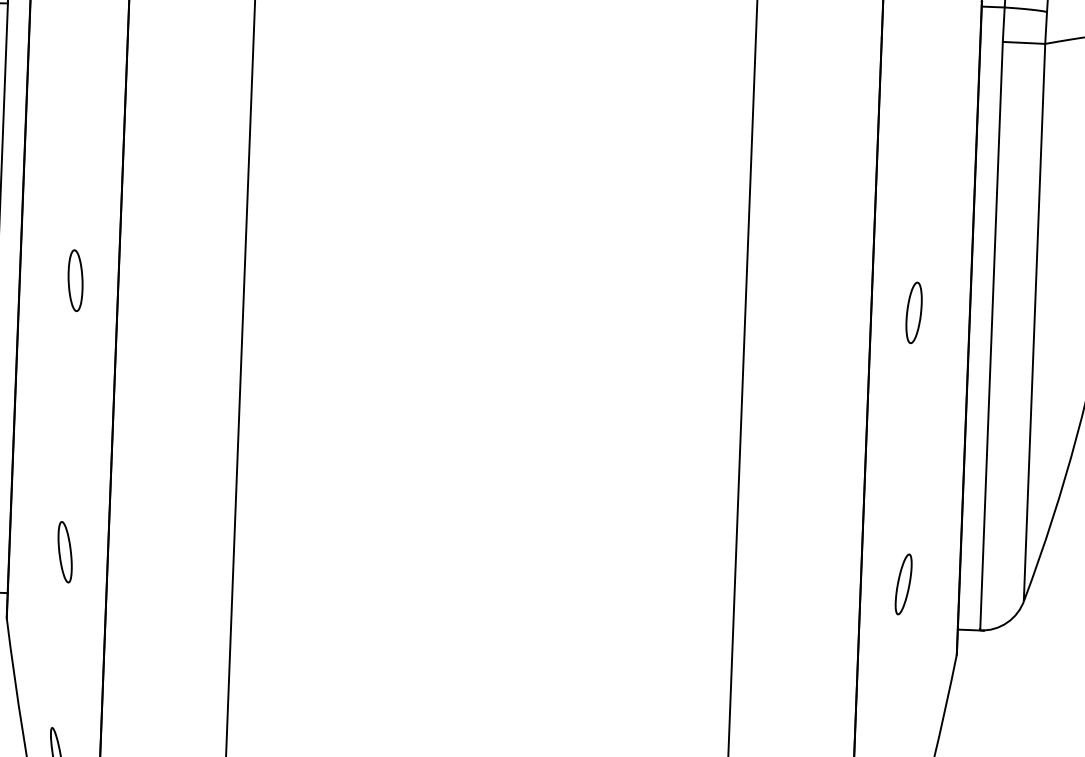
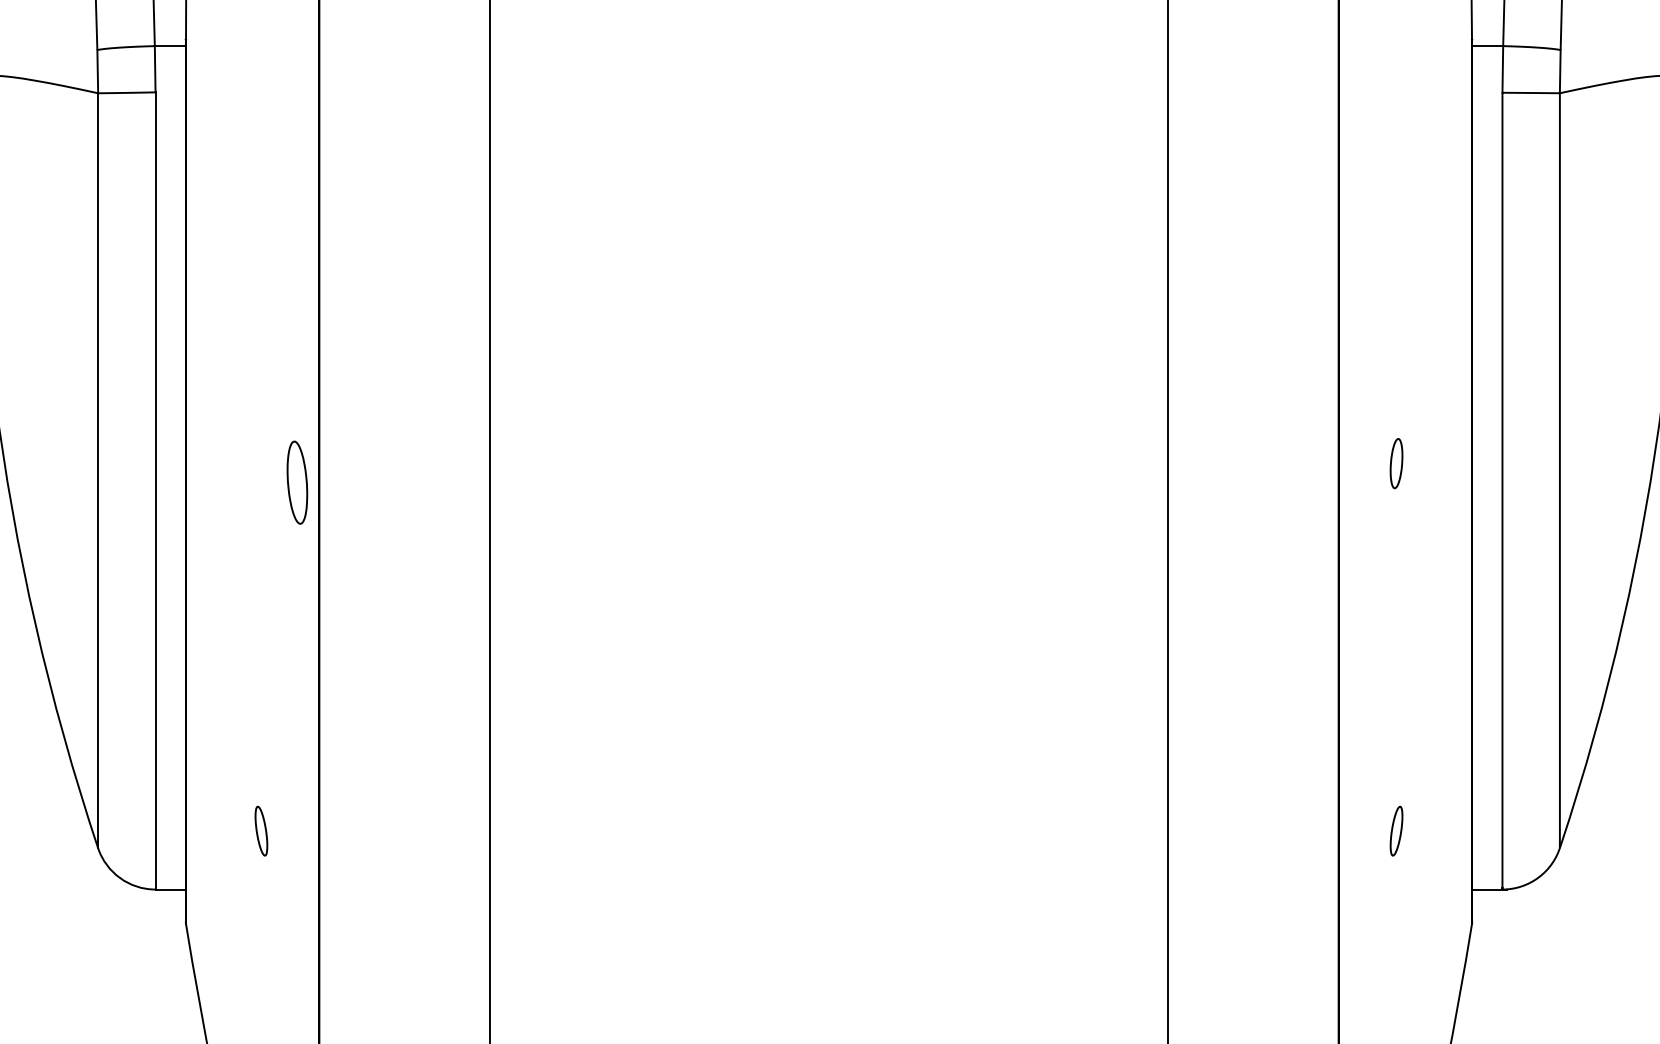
part: (75, 280) -> (297, 482), moved
part: (914, 312) -> (1396, 463), size x0.6
part: (65, 551) -> (261, 830), size x0.6
part: (903, 583) -> (1396, 830), size x0.6

